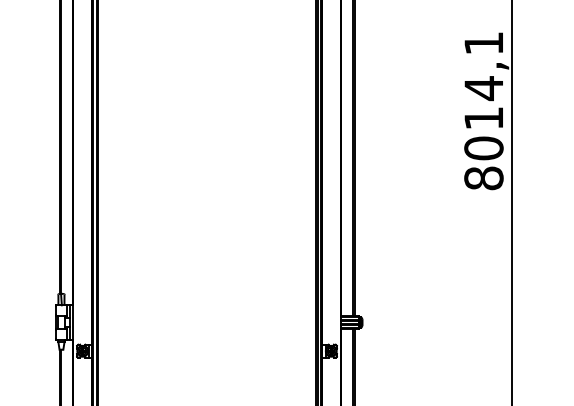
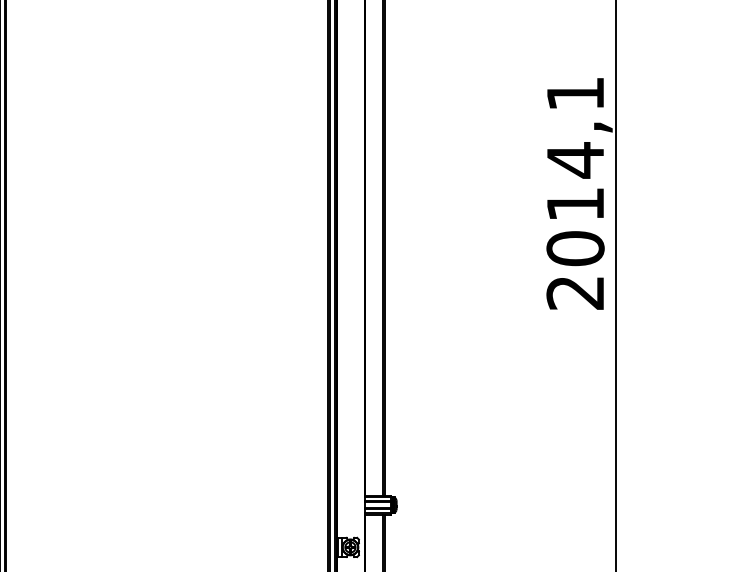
text: (483, 178) -> (574, 292), 8014,1 -> 2014,1

